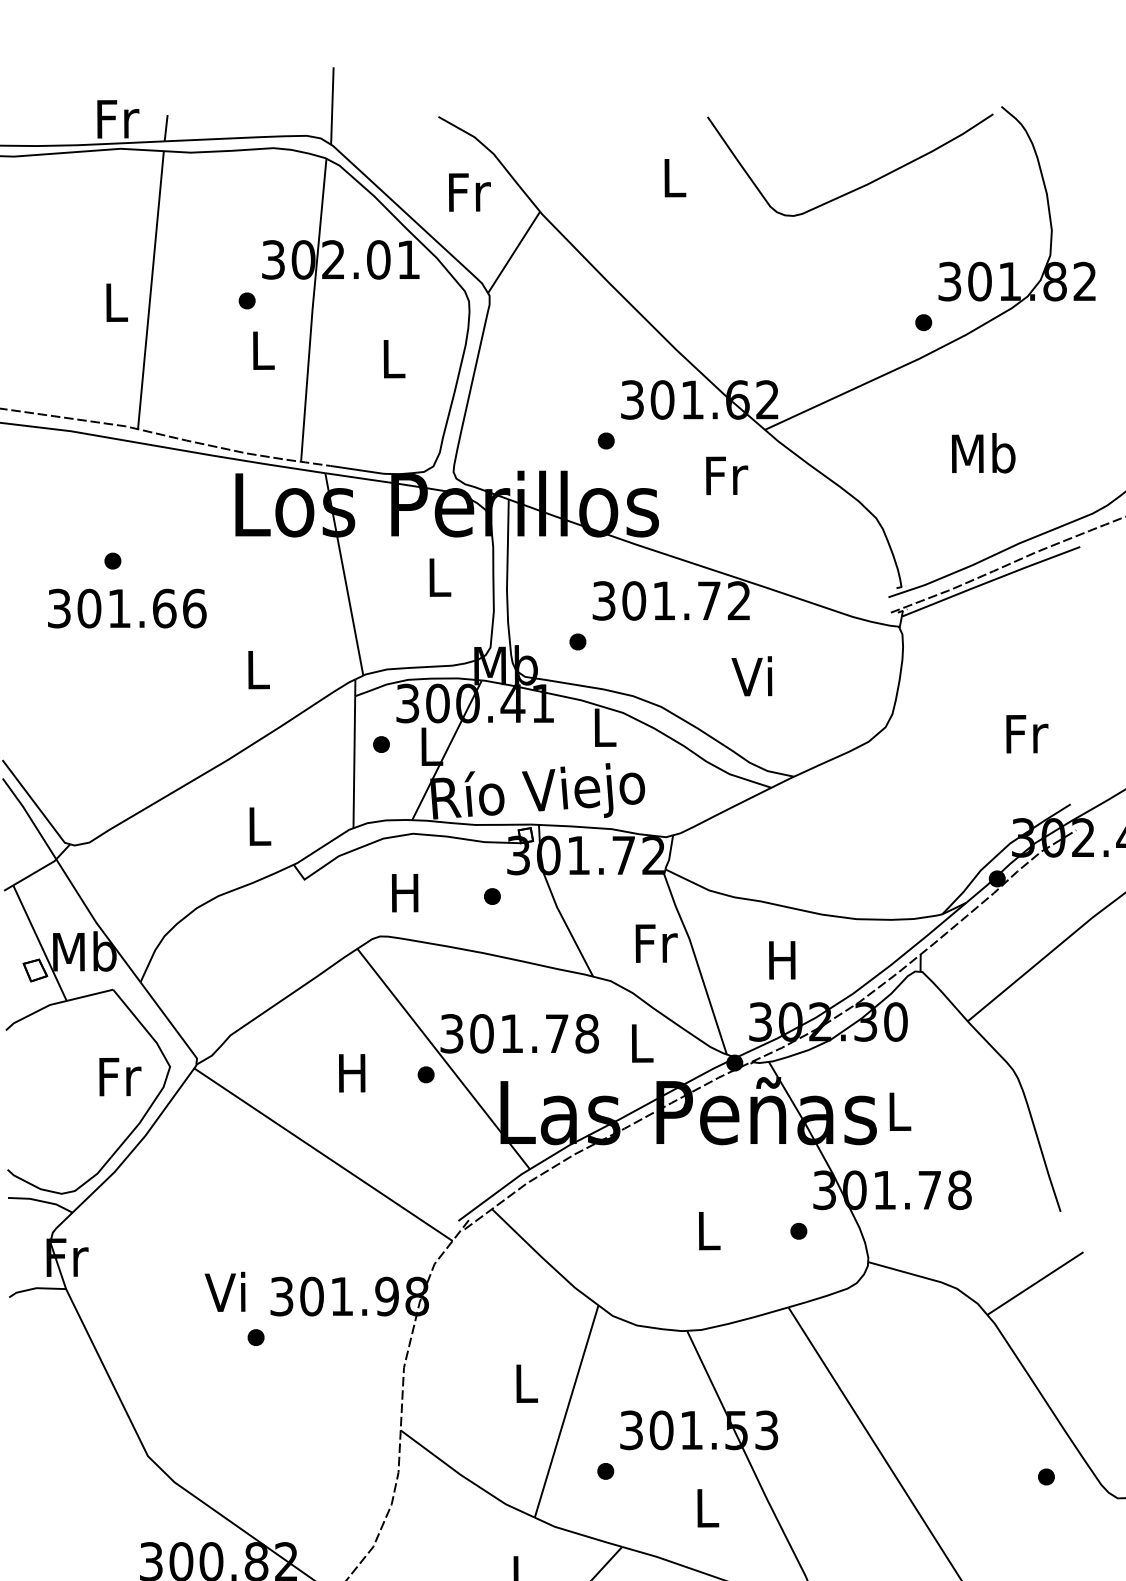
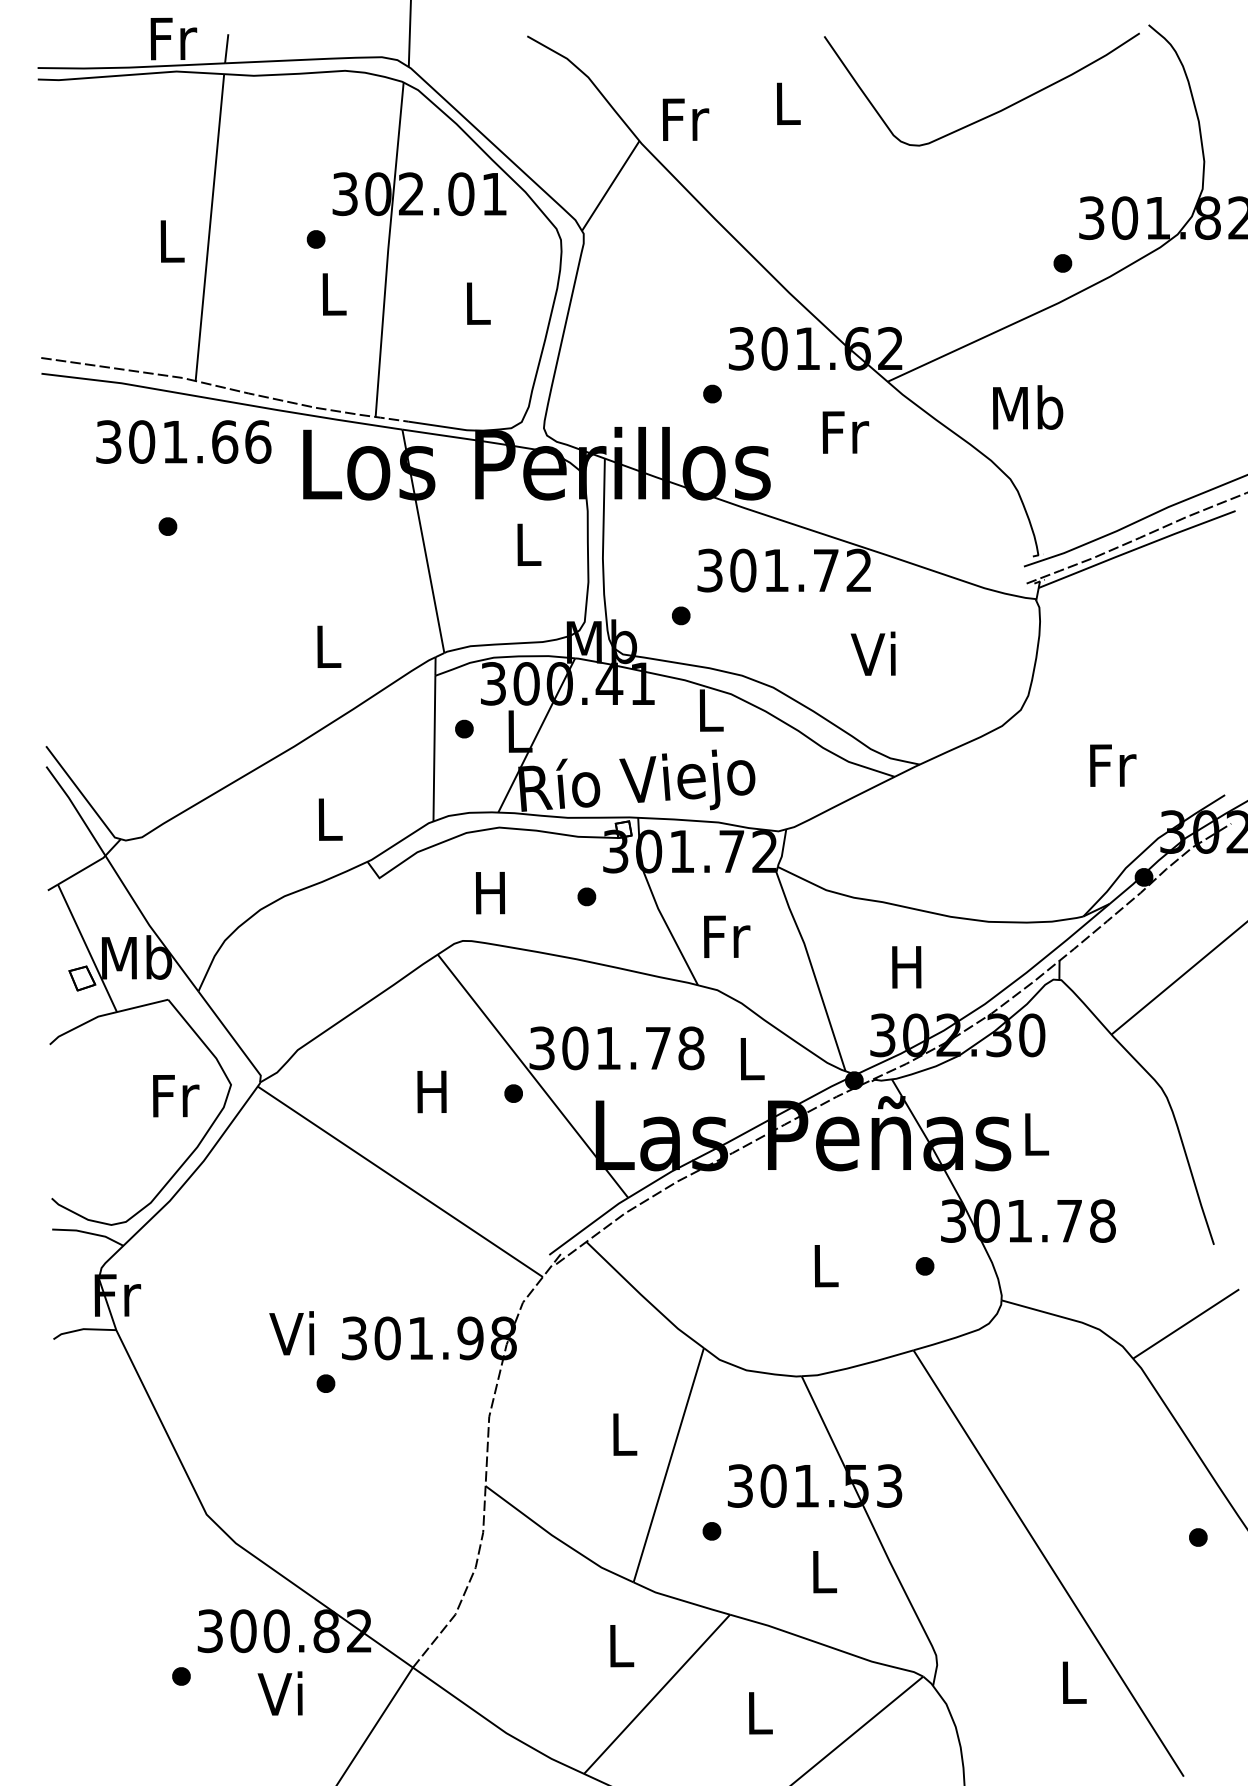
text: (469, 192) -> (685, 119), moved
text: (984, 453) -> (1028, 407), moved
text: (127, 608) -> (183, 441), moved
text: (1027, 734) -> (1113, 765), moved
text: (657, 943) -> (727, 936), moved

